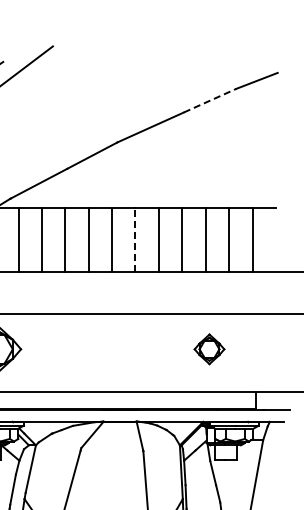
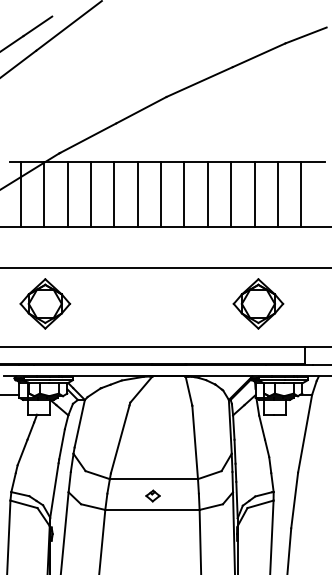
line: (210, 100) -> (259, 55), dashed -> solid
line: (135, 239) -> (184, 194), dashed -> solid
part: (209, 348) -> (258, 303), size x1.67

